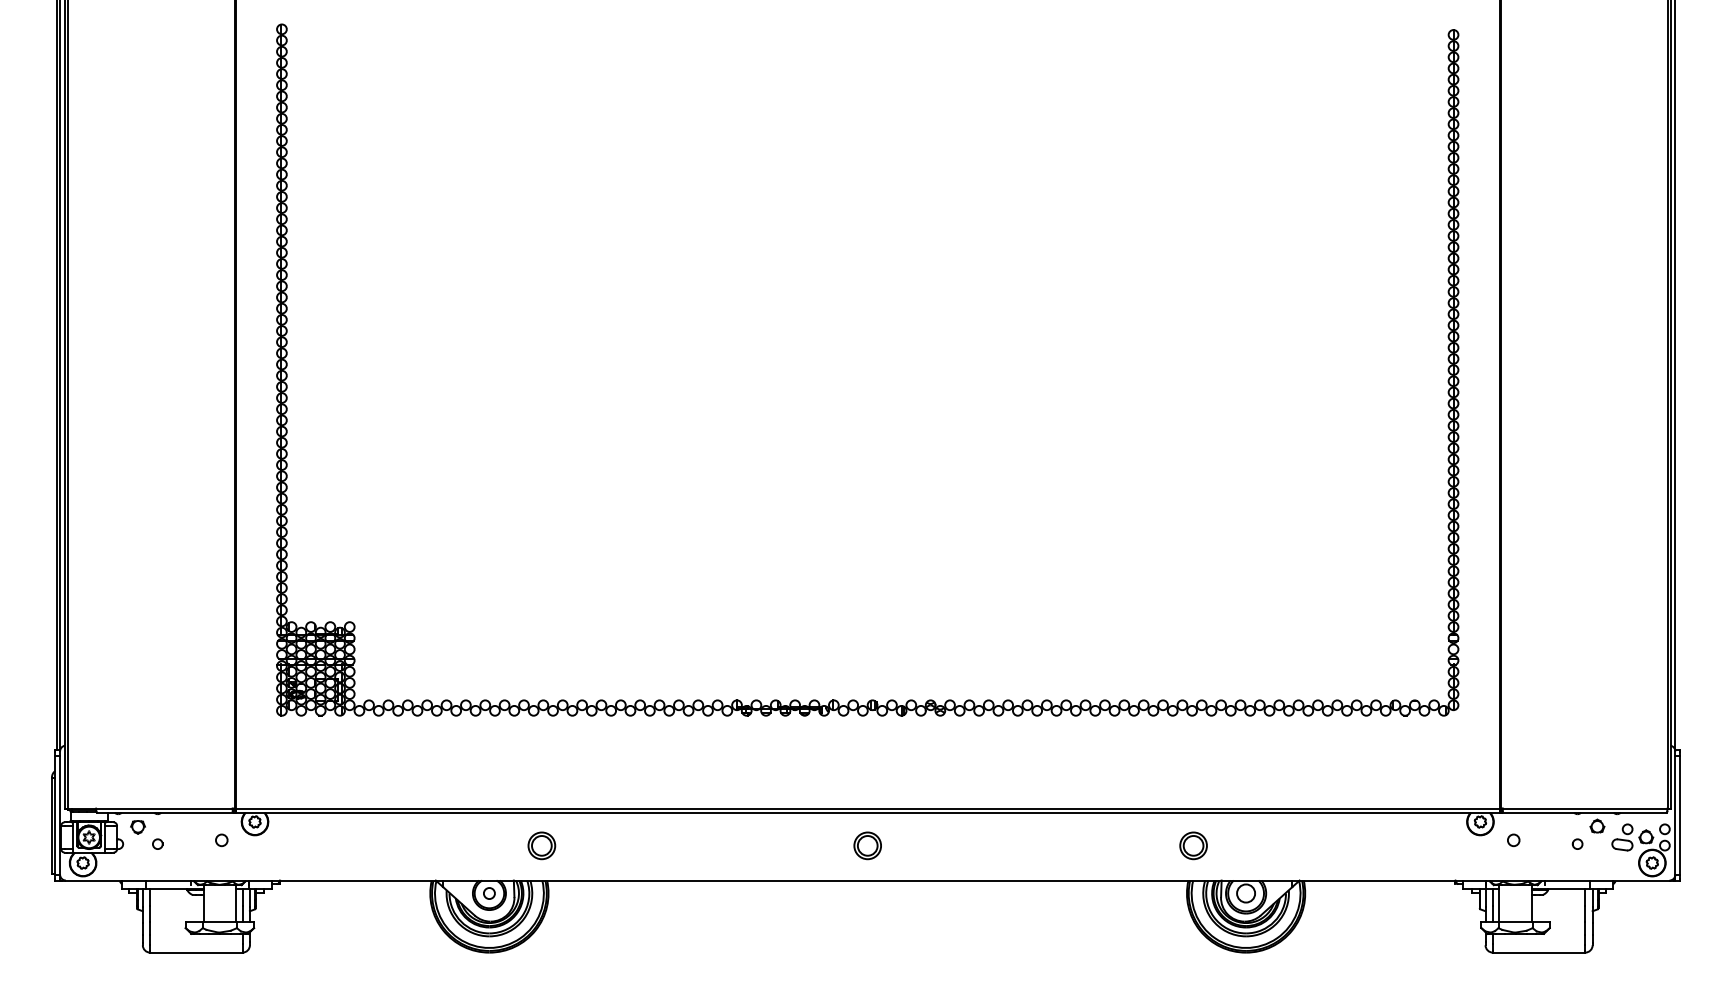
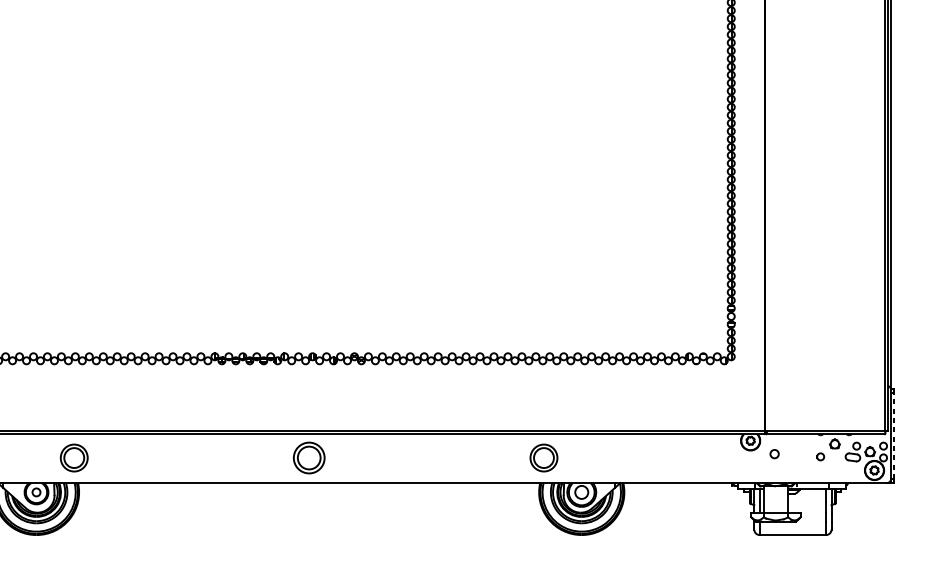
line: (1680, 814) -> (894, 435), solid -> dashed
part: (541, 845) -> (74, 457), size x1.4
part: (867, 845) -> (308, 457), size x1.6
part: (1193, 845) -> (543, 457), size x1.4

